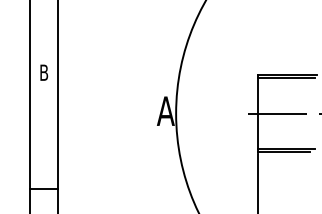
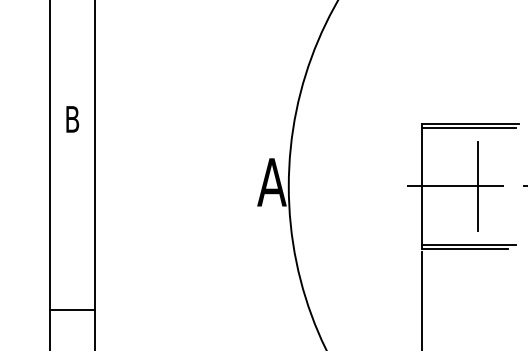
line: (291, 113) -> (477, 186), added

